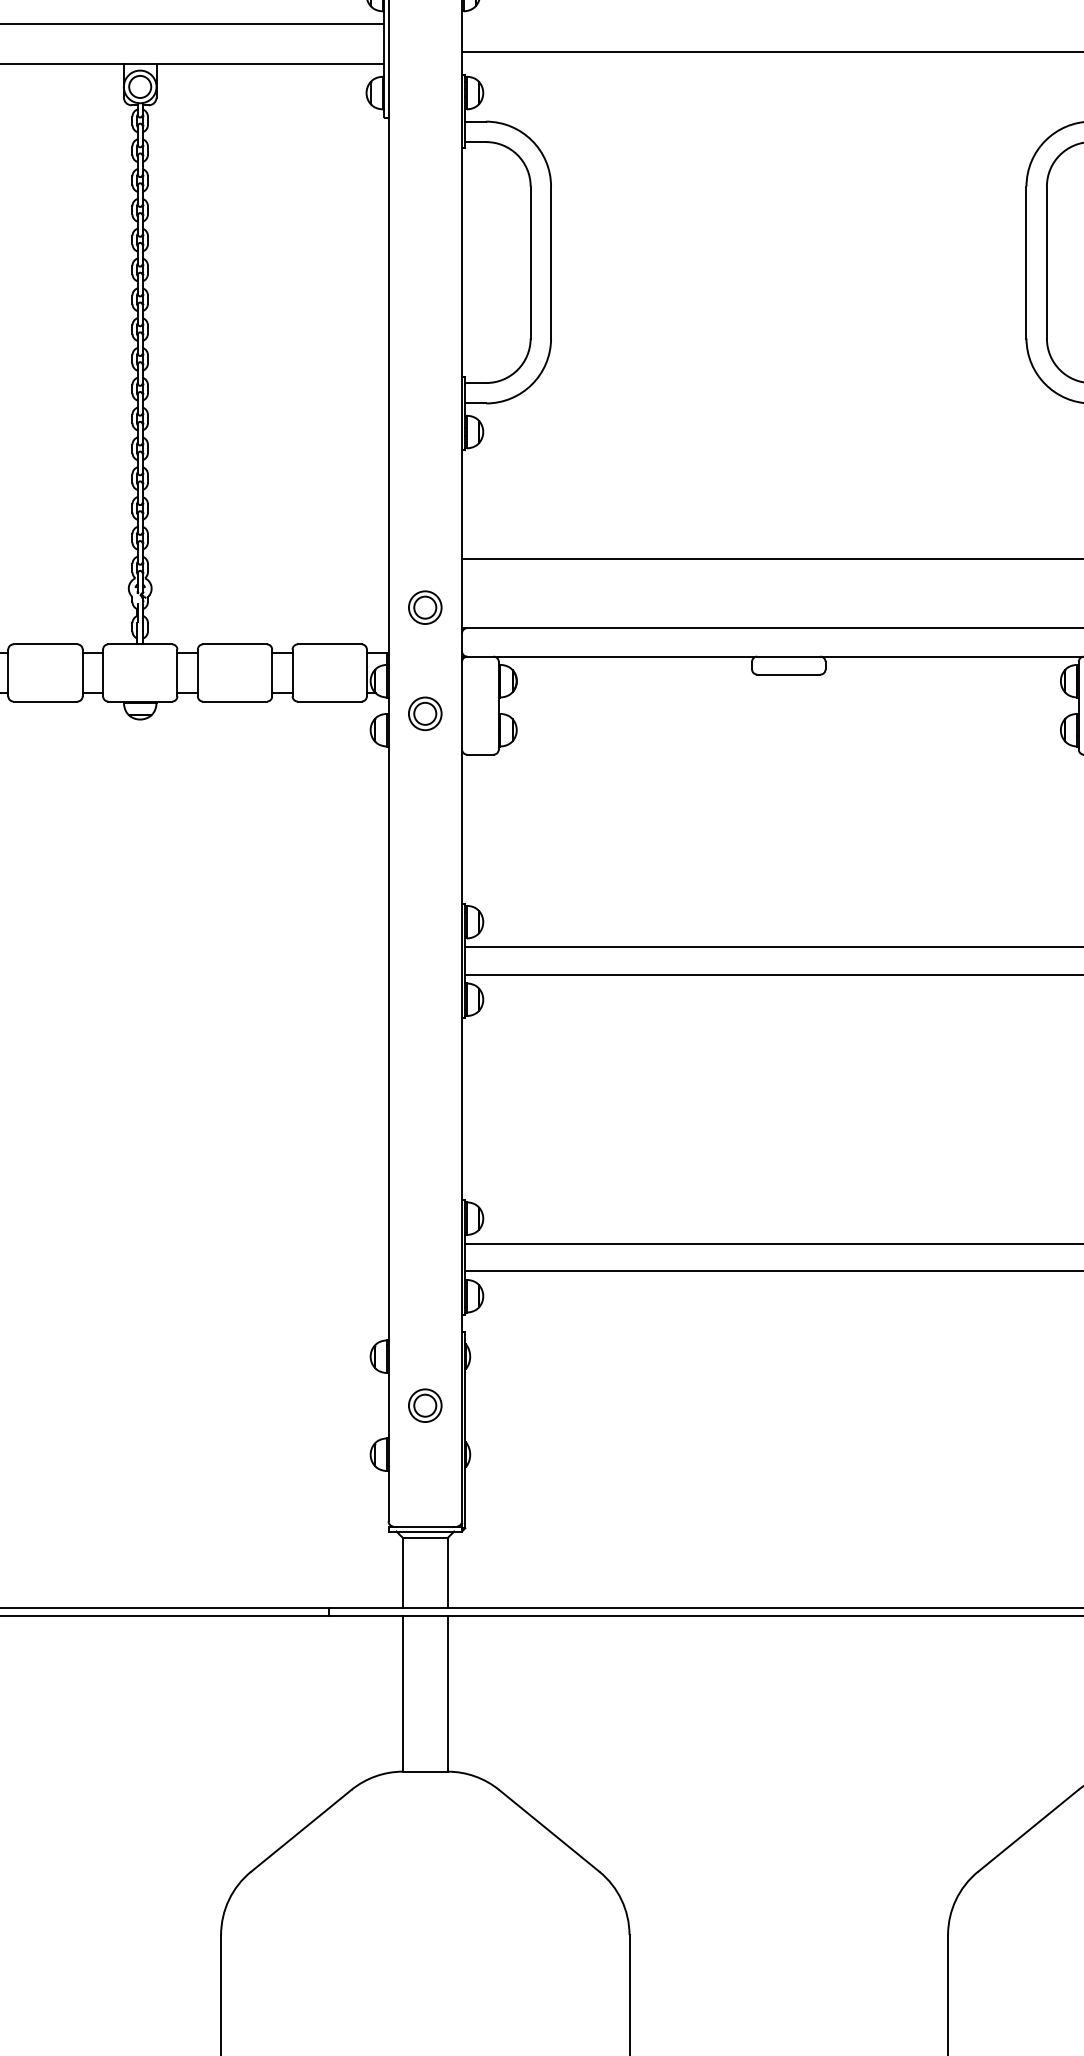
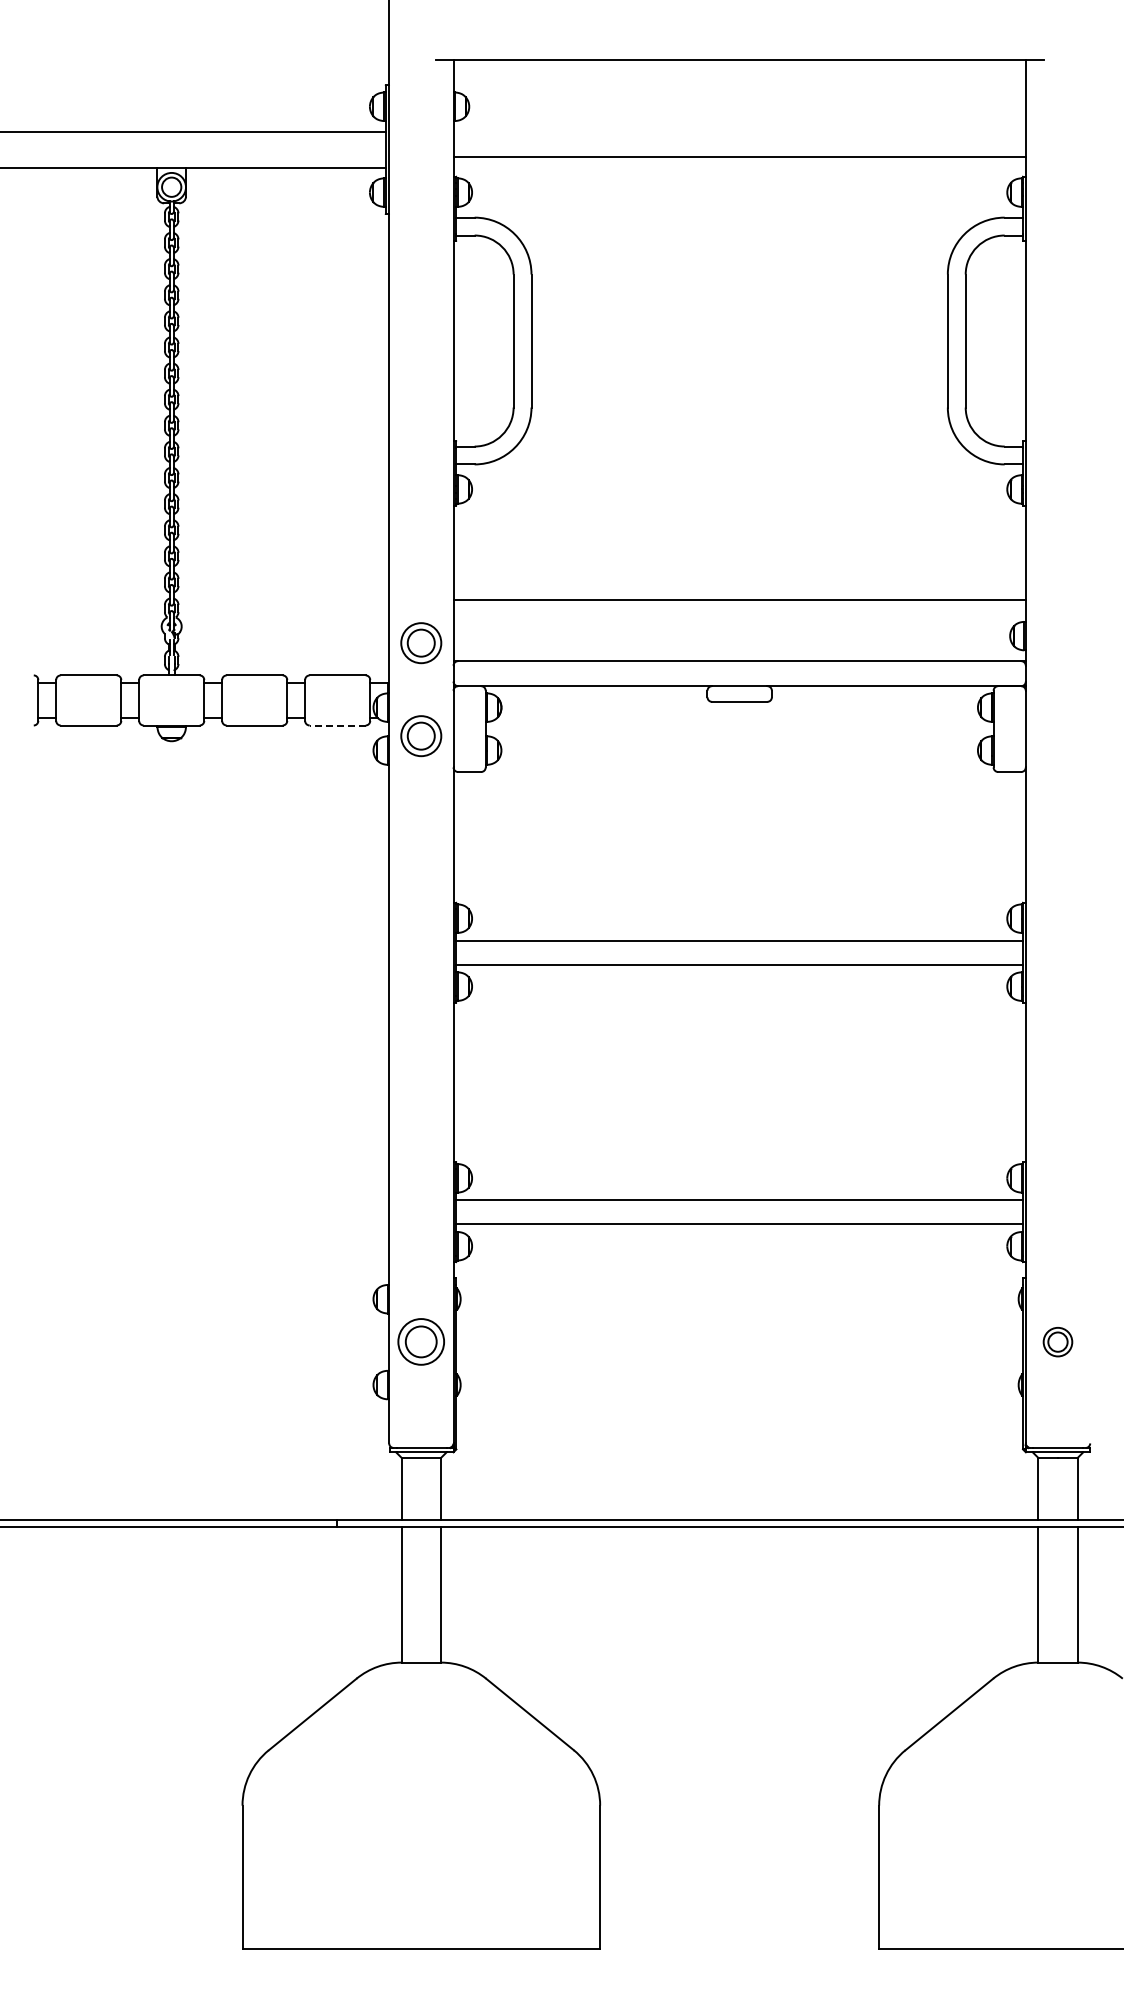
part: (425, 607) -> (421, 643), size x1.4
line: (329, 701) -> (337, 725), solid -> dashed
part: (425, 714) -> (421, 736), size x1.4
part: (425, 1406) -> (421, 1342), size x1.6

